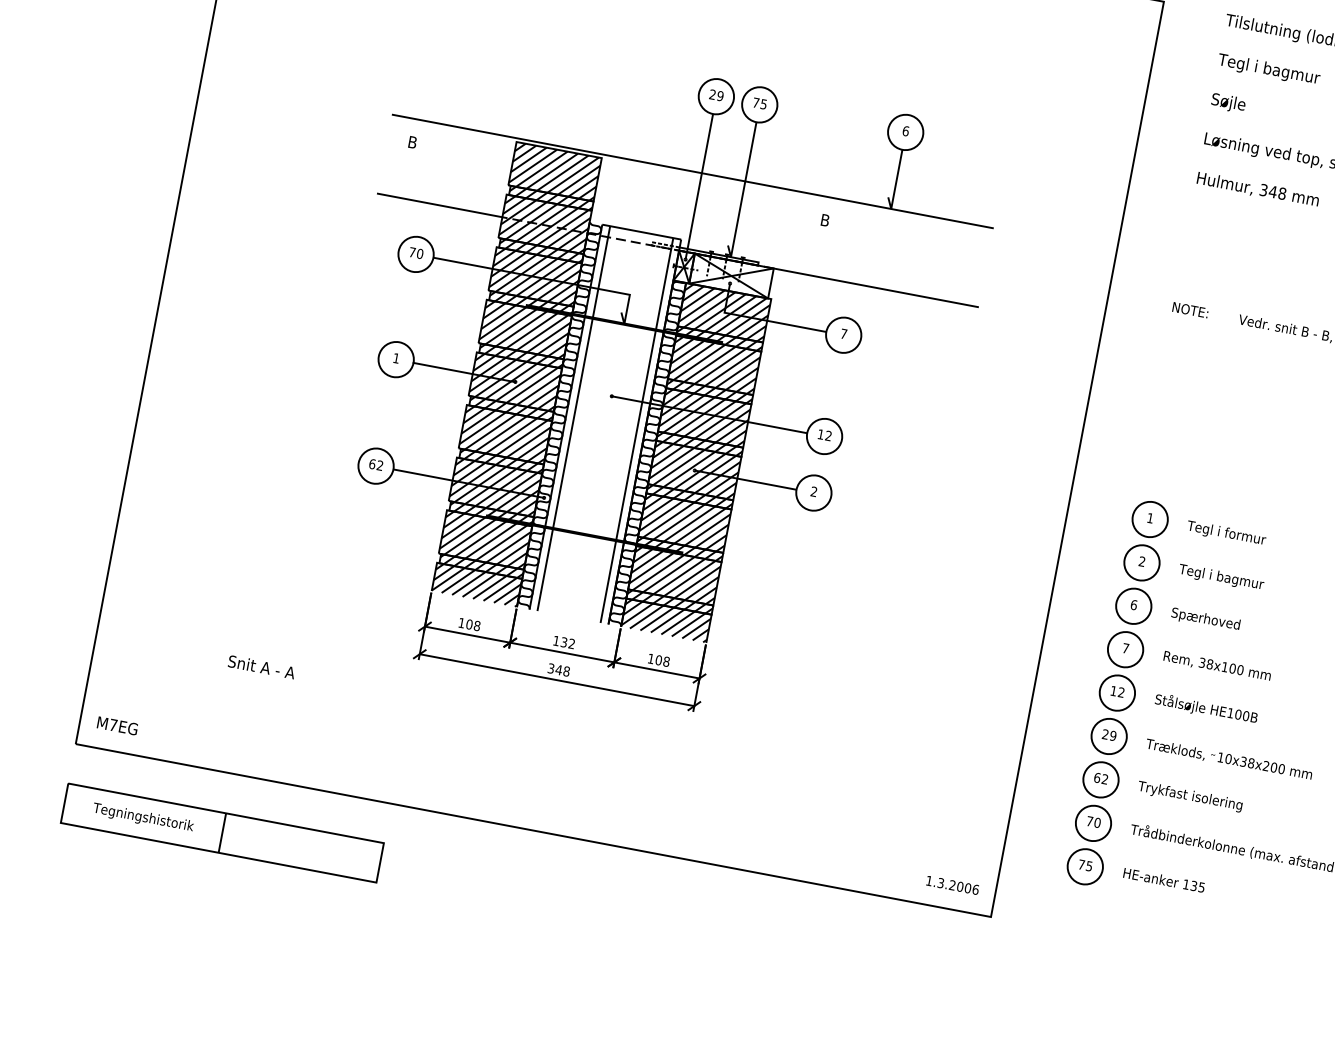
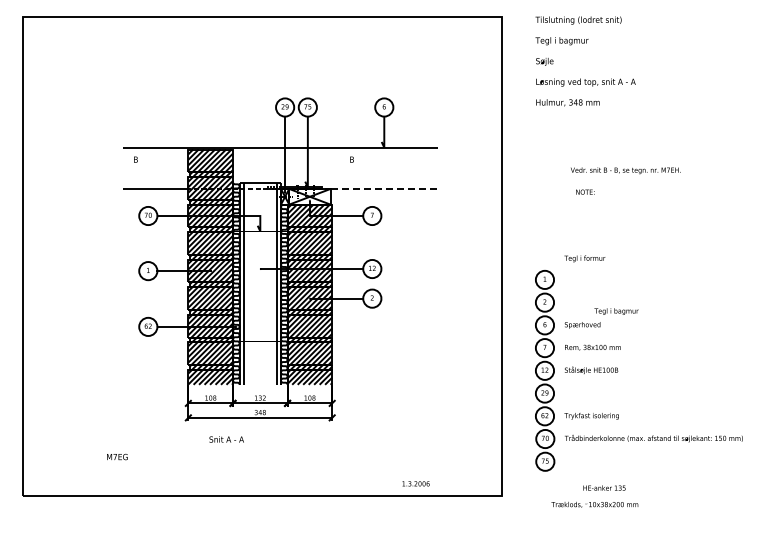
line: (876, 287) -> (384, 188), solid -> dashed
text: (1191, 308) -> (585, 191), moved
text: (1225, 532) -> (584, 258), moved
text: (1221, 577) -> (616, 311), moved
text: (261, 667) -> (226, 439), moved
text: (117, 724) -> (117, 456), moved
text: (1228, 758) -> (594, 504), moved
part: (222, 833) -> (105, 527), removed
text: (1164, 879) -> (604, 487), moved
text: (951, 884) -> (415, 483), moved

